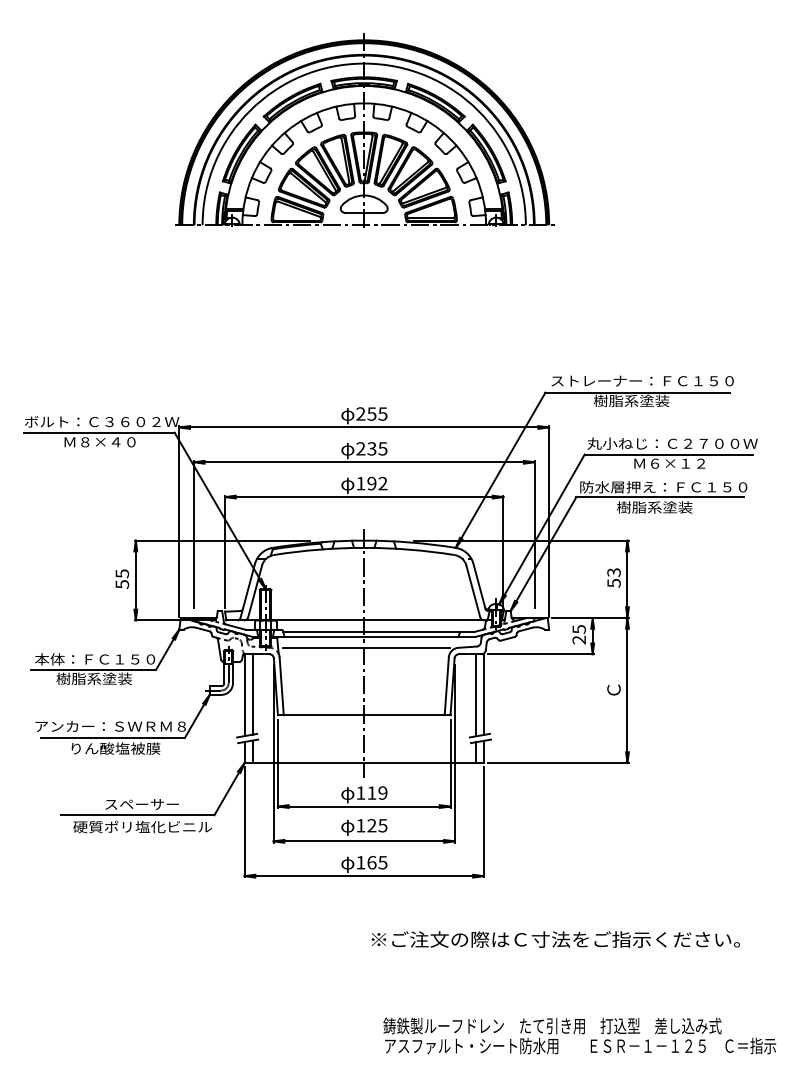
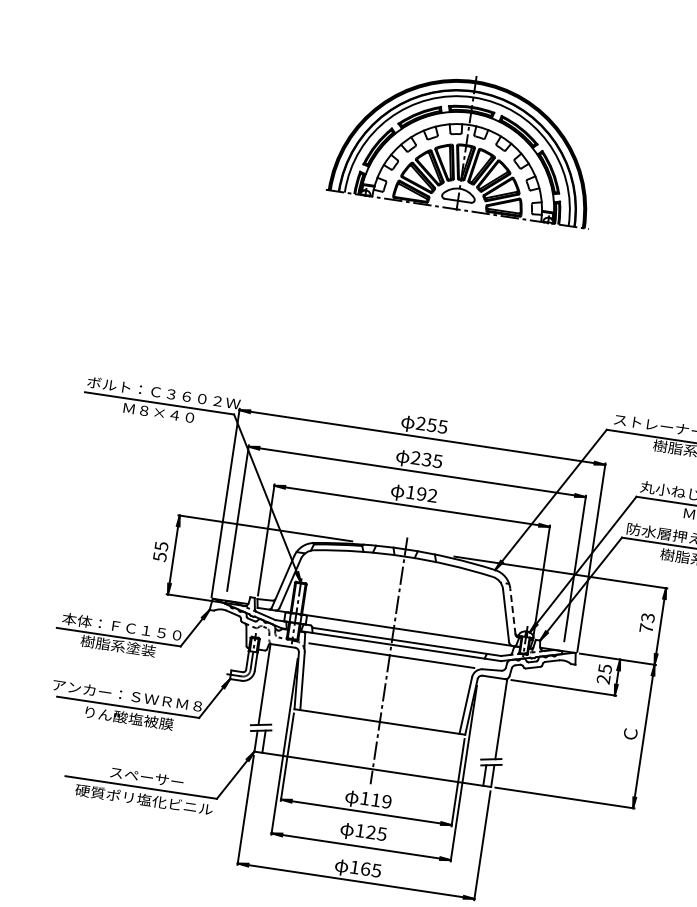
part: (364, 130) -> (466, 143), size x0.7
text: (613, 582) -> (646, 627), 53 -> 73
line: (479, 585) -> (513, 610), solid -> dashed
line: (252, 694) -> (272, 685), removed
line: (475, 695) -> (492, 718), removed

